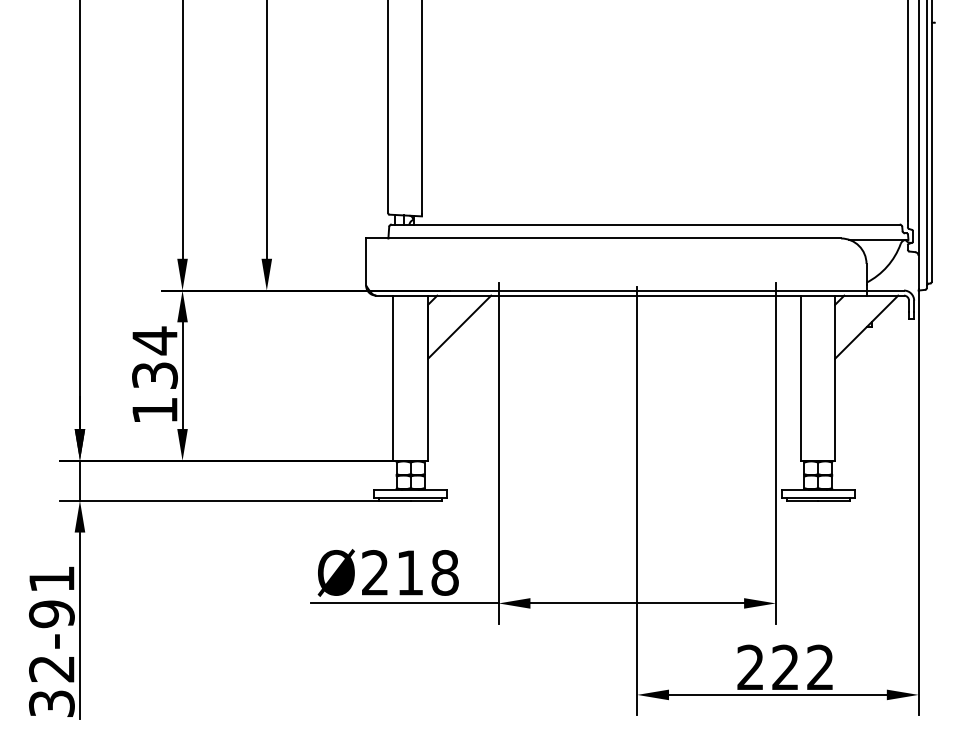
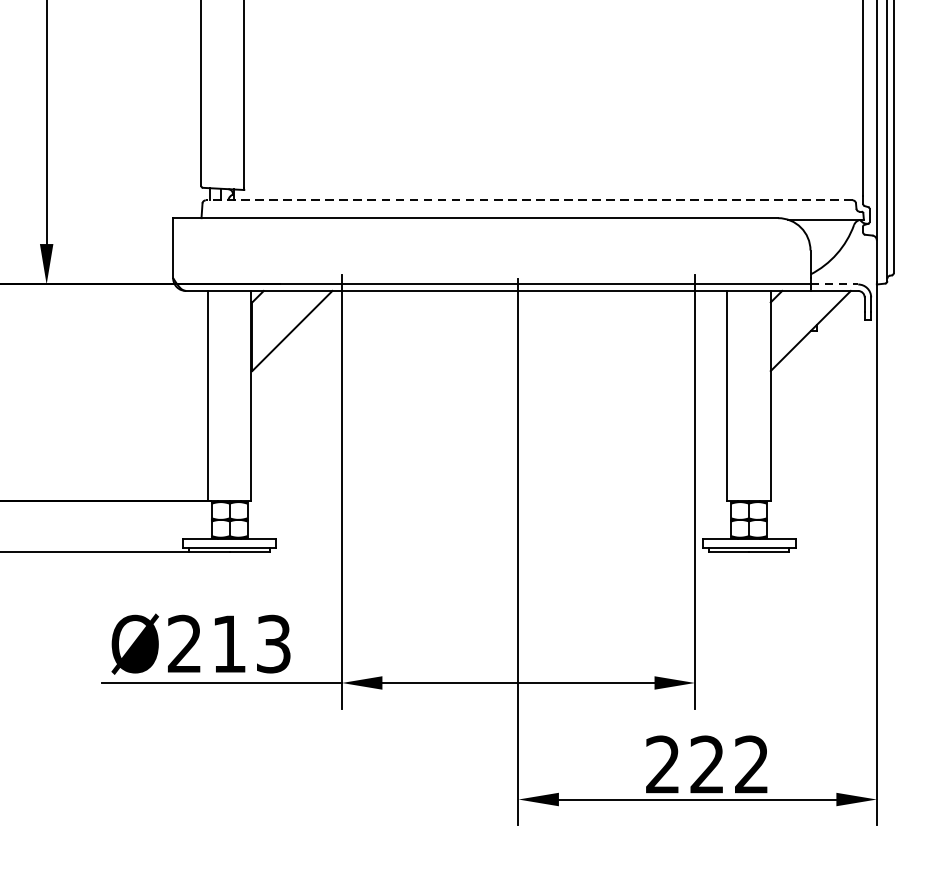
line: (645, 224) -> (528, 200), solid -> dashed
line: (885, 290) -> (834, 284), solid -> dashed
text: (444, 572) -> (272, 643), Ø218 -> Ø213

